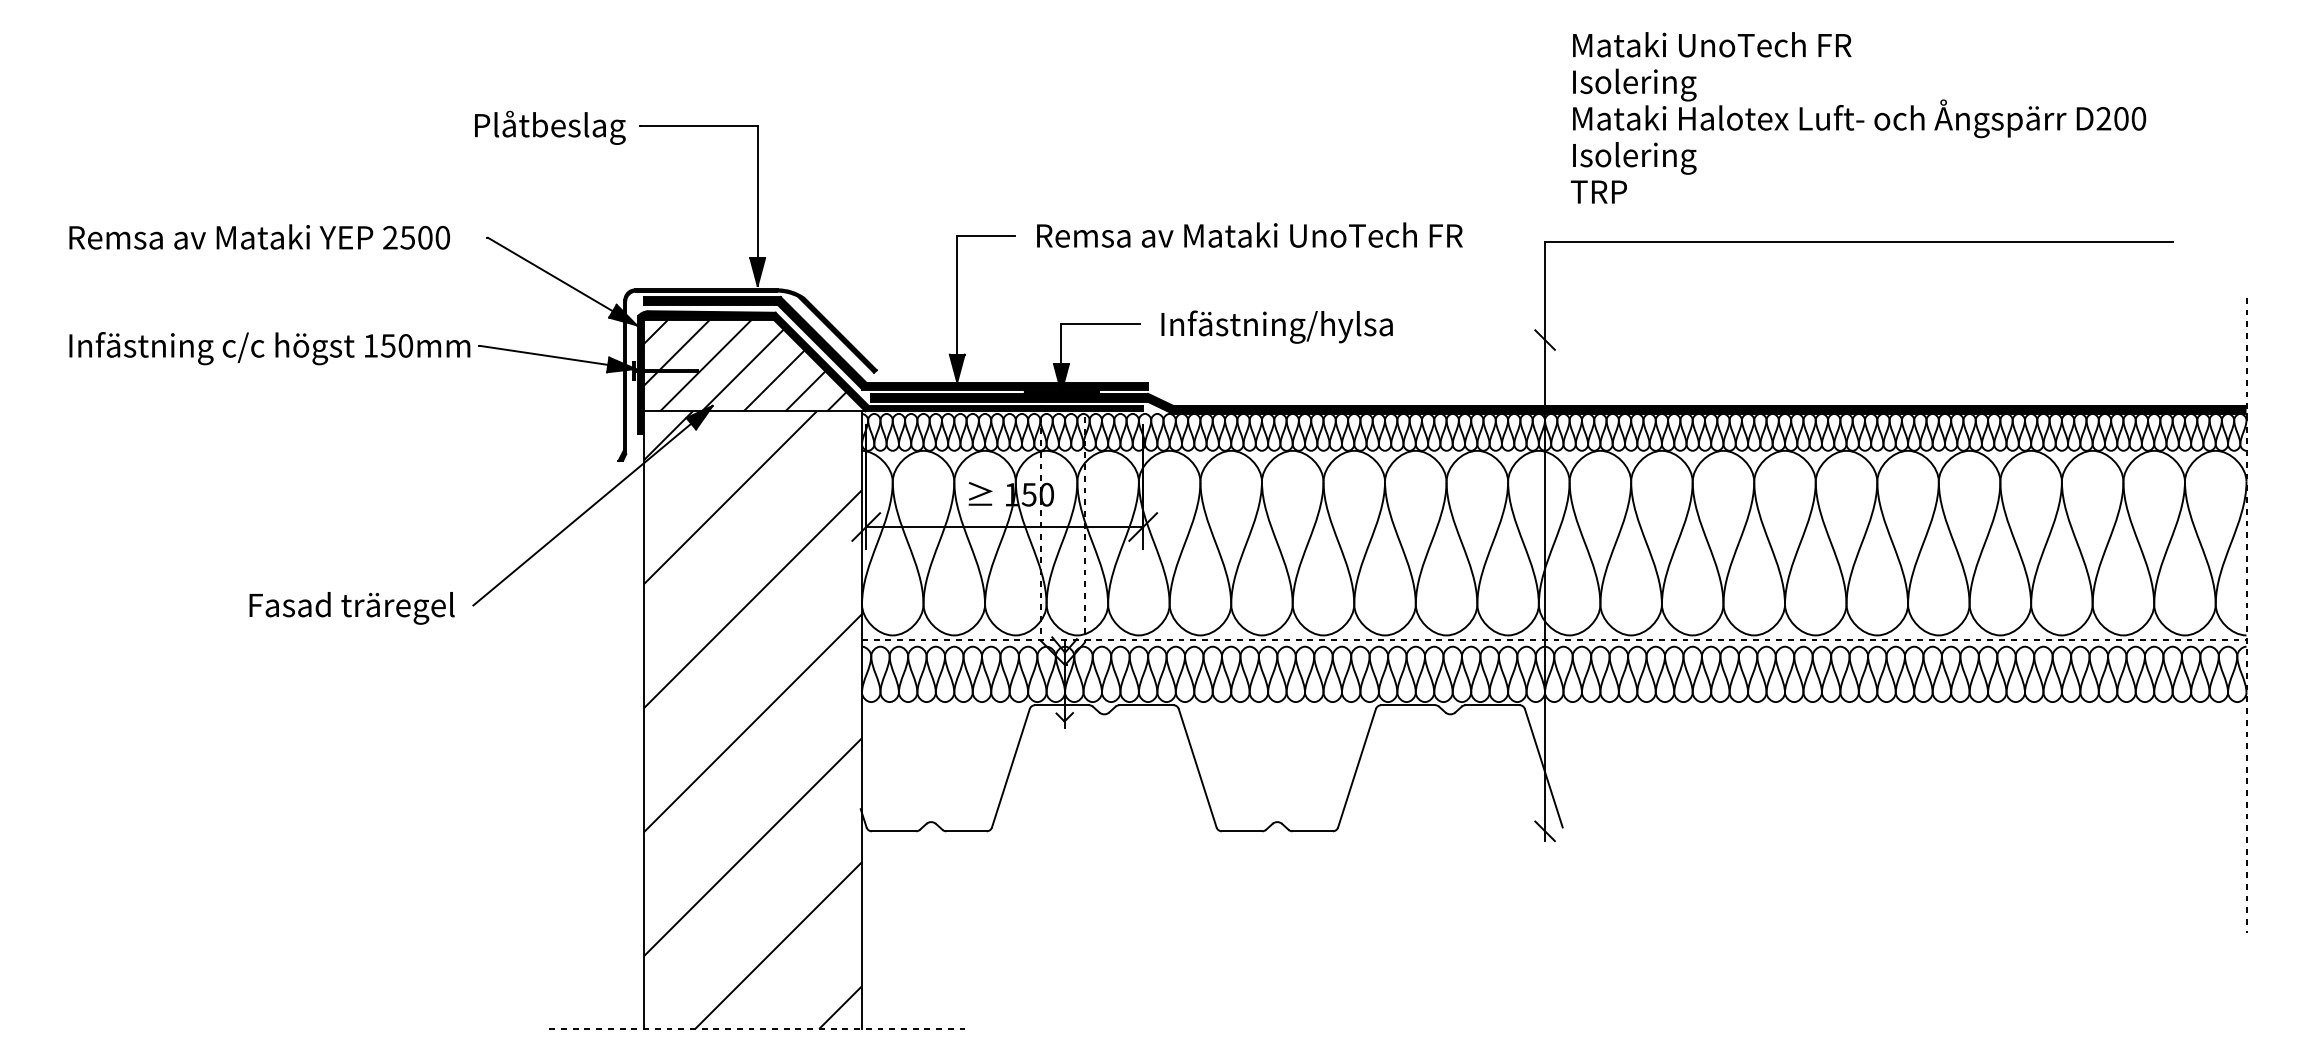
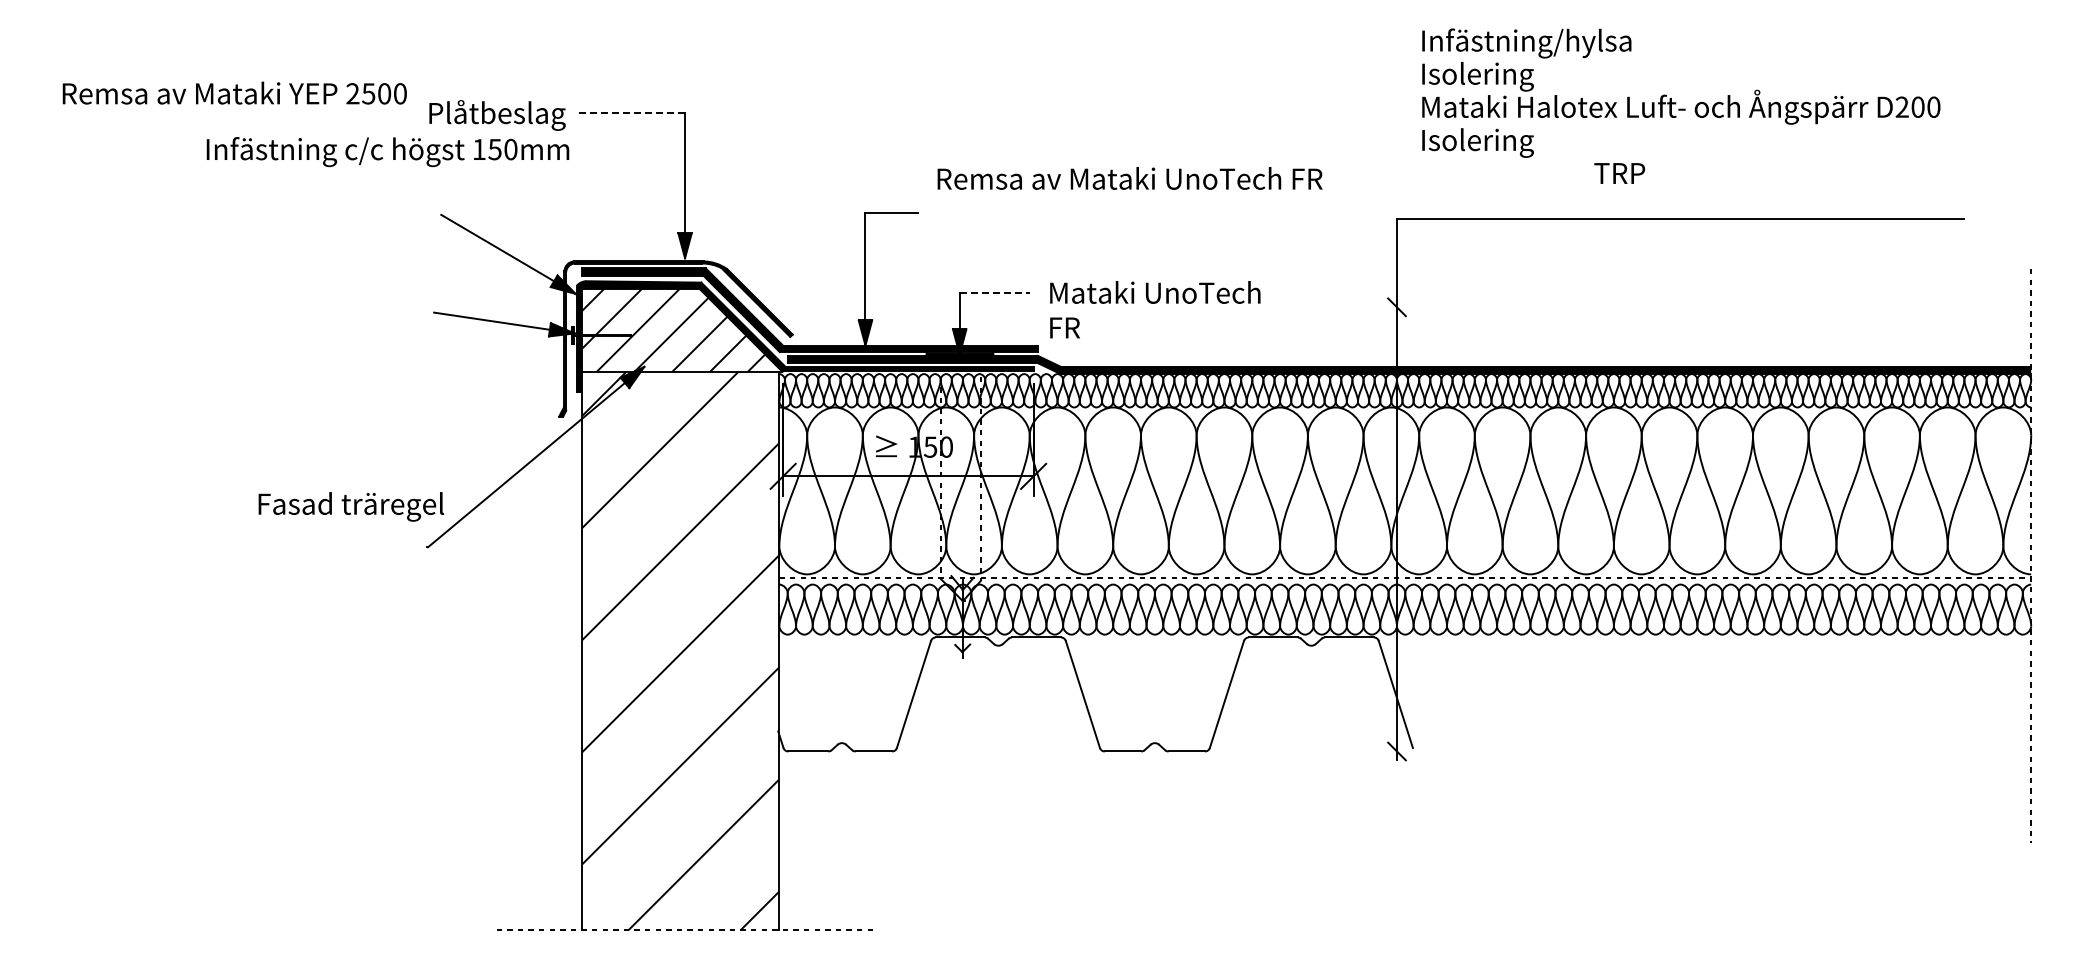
text: (1712, 48) -> (1548, 43), Mataki UnoTech FR -> Infästning/hylsa
line: (699, 125) -> (632, 113), solid -> dashed
text: (1598, 192) -> (1619, 173), moved
text: (1249, 235) -> (1129, 178), moved
text: (259, 236) -> (234, 92), moved
line: (1101, 324) -> (995, 293), solid -> dashed
text: (1278, 342) -> (1155, 309), Infästning/hylsa -> Mataki UnoTech FR
text: (269, 349) -> (387, 152), moved
text: (351, 607) -> (350, 506), moved

